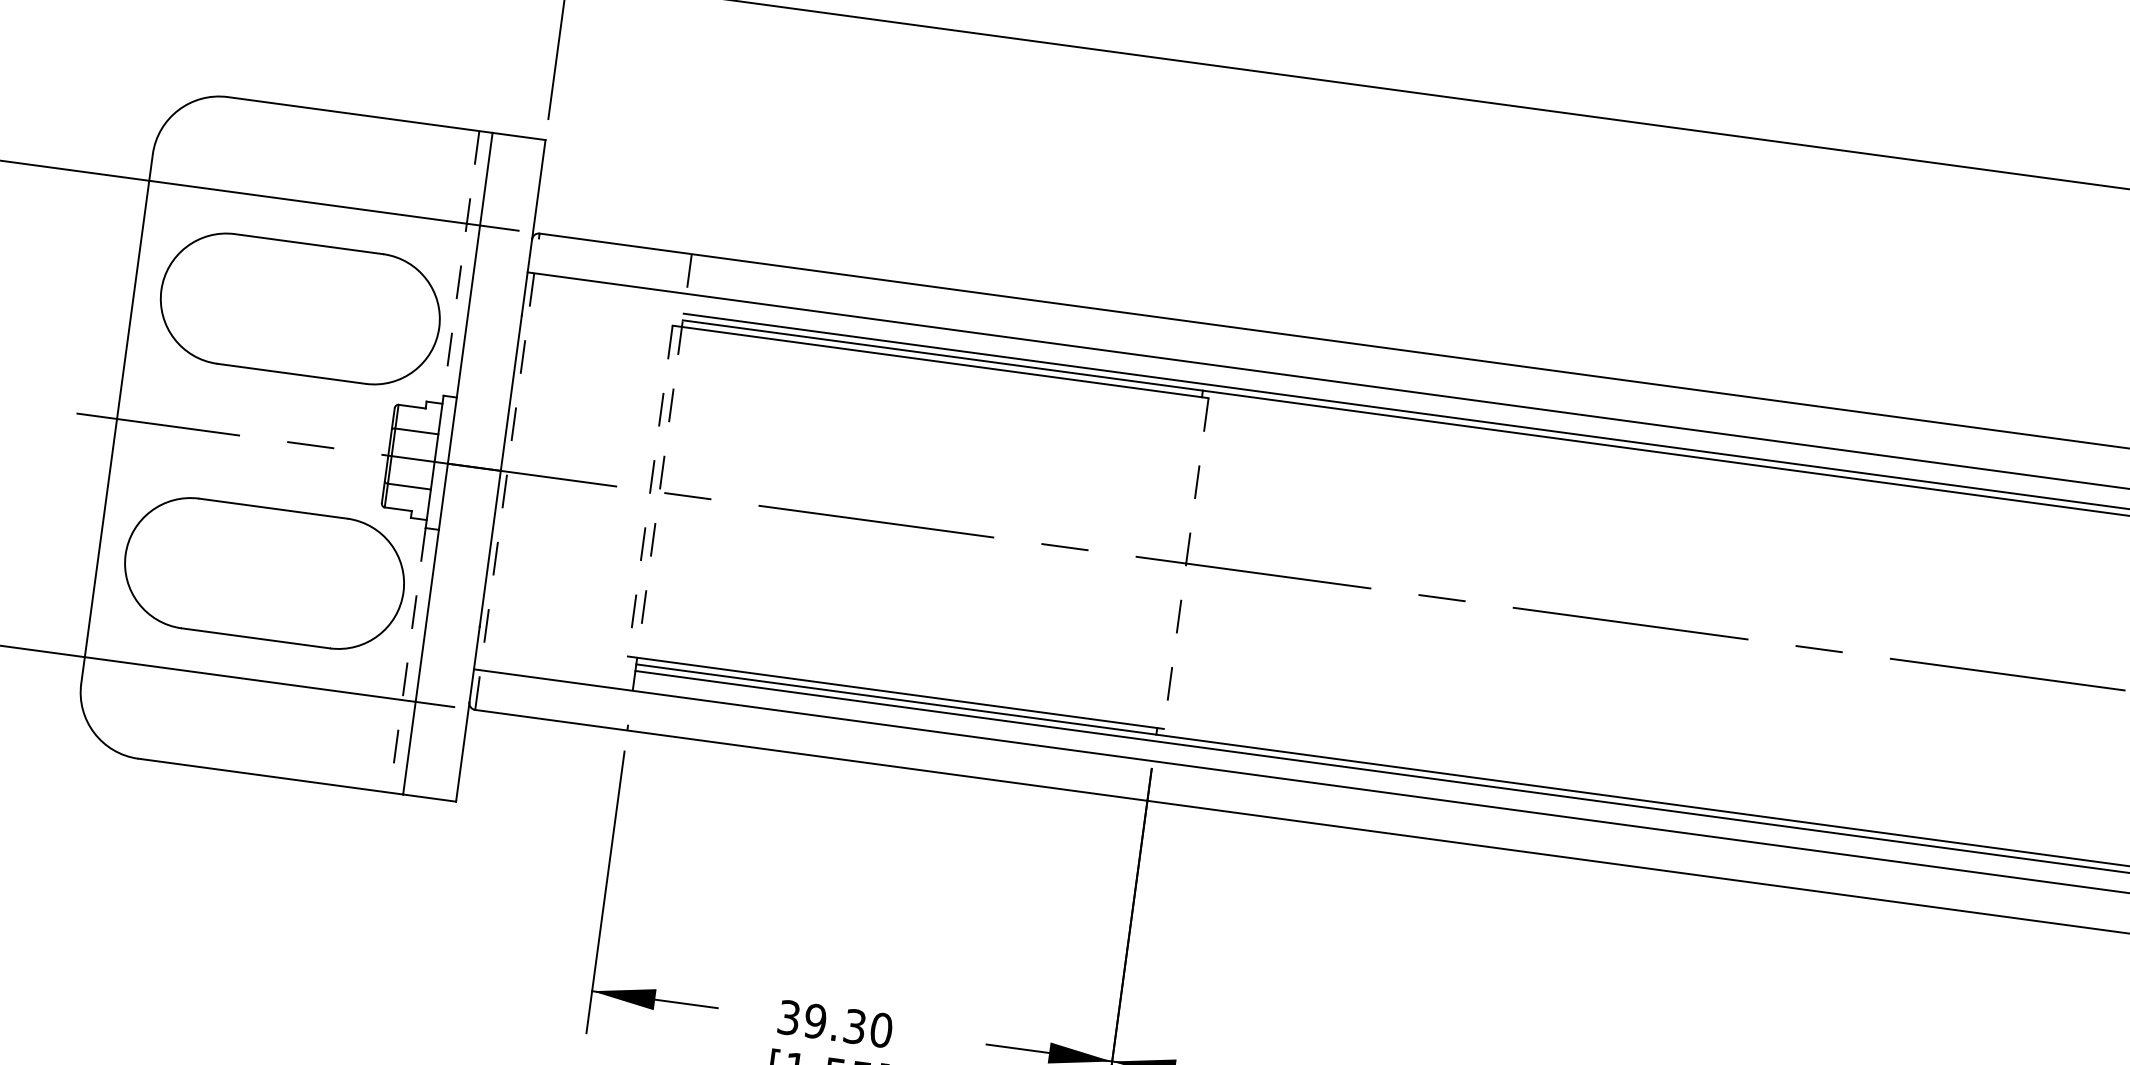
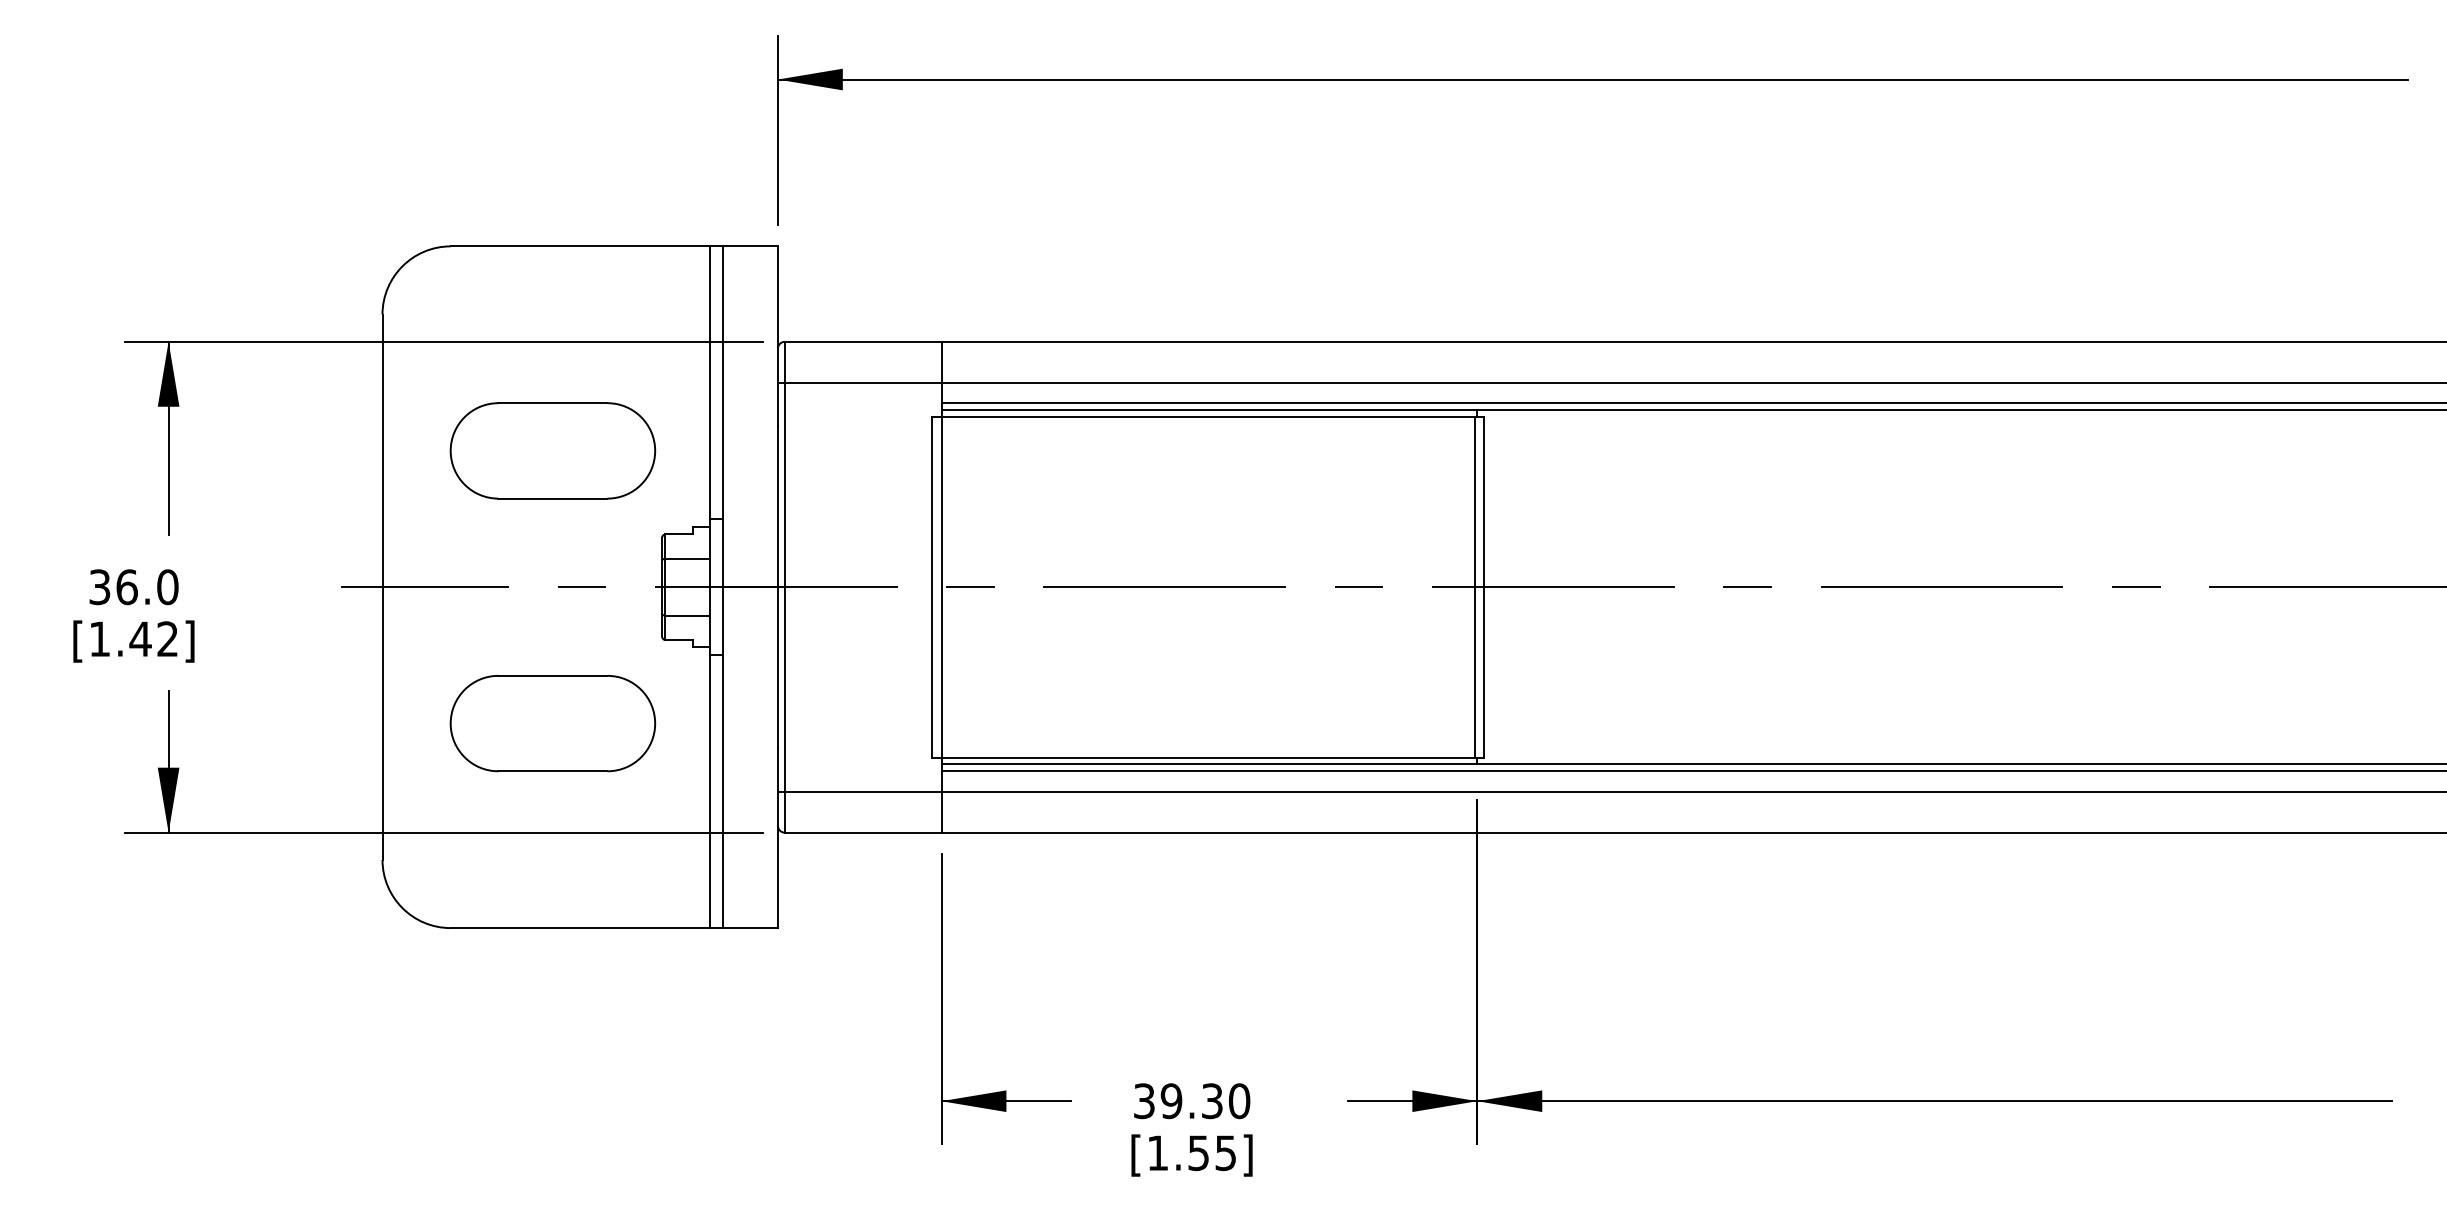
line: (461, 264) -> (709, 383), dashed -> solid
part: (299, 308) -> (552, 450), size x0.71
line: (507, 471) -> (784, 586), dashed -> solid
line: (649, 491) -> (931, 587), dashed -> solid
line: (659, 492) -> (941, 587), dashed -> solid
line: (1177, 561) -> (1474, 586), added
line: (1186, 563) -> (1484, 587), dashed -> solid
part: (264, 573) -> (552, 723), size x0.71
line: (407, 661) -> (709, 792), dashed -> solid

